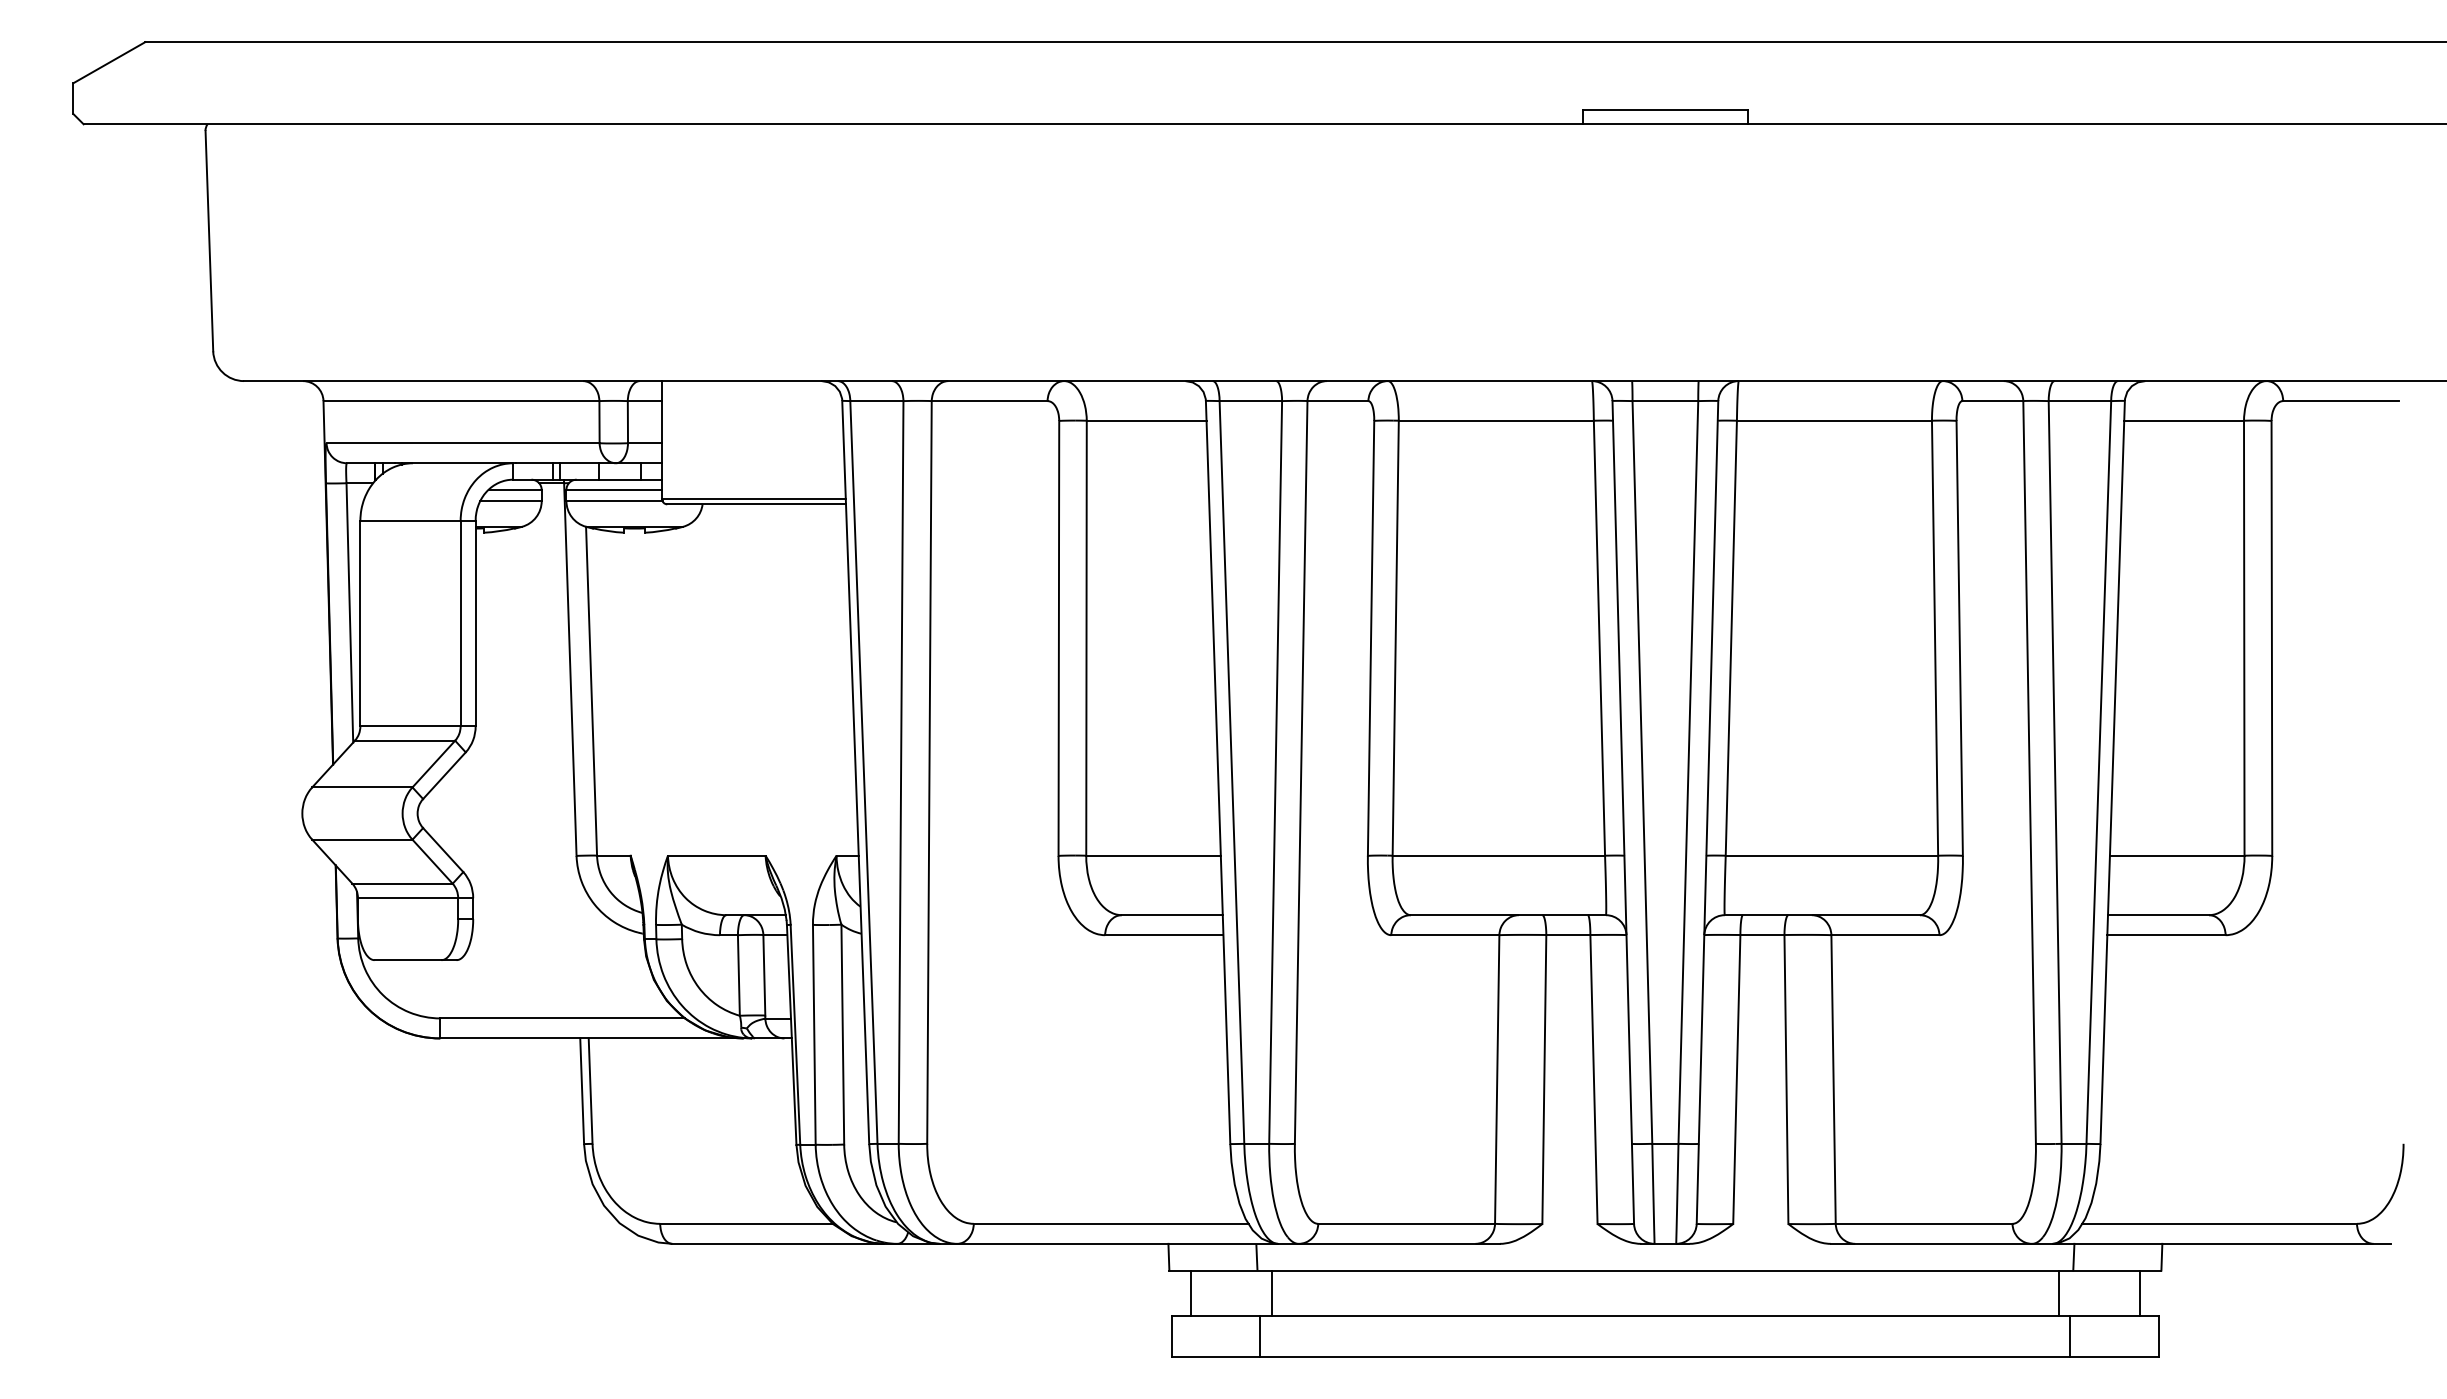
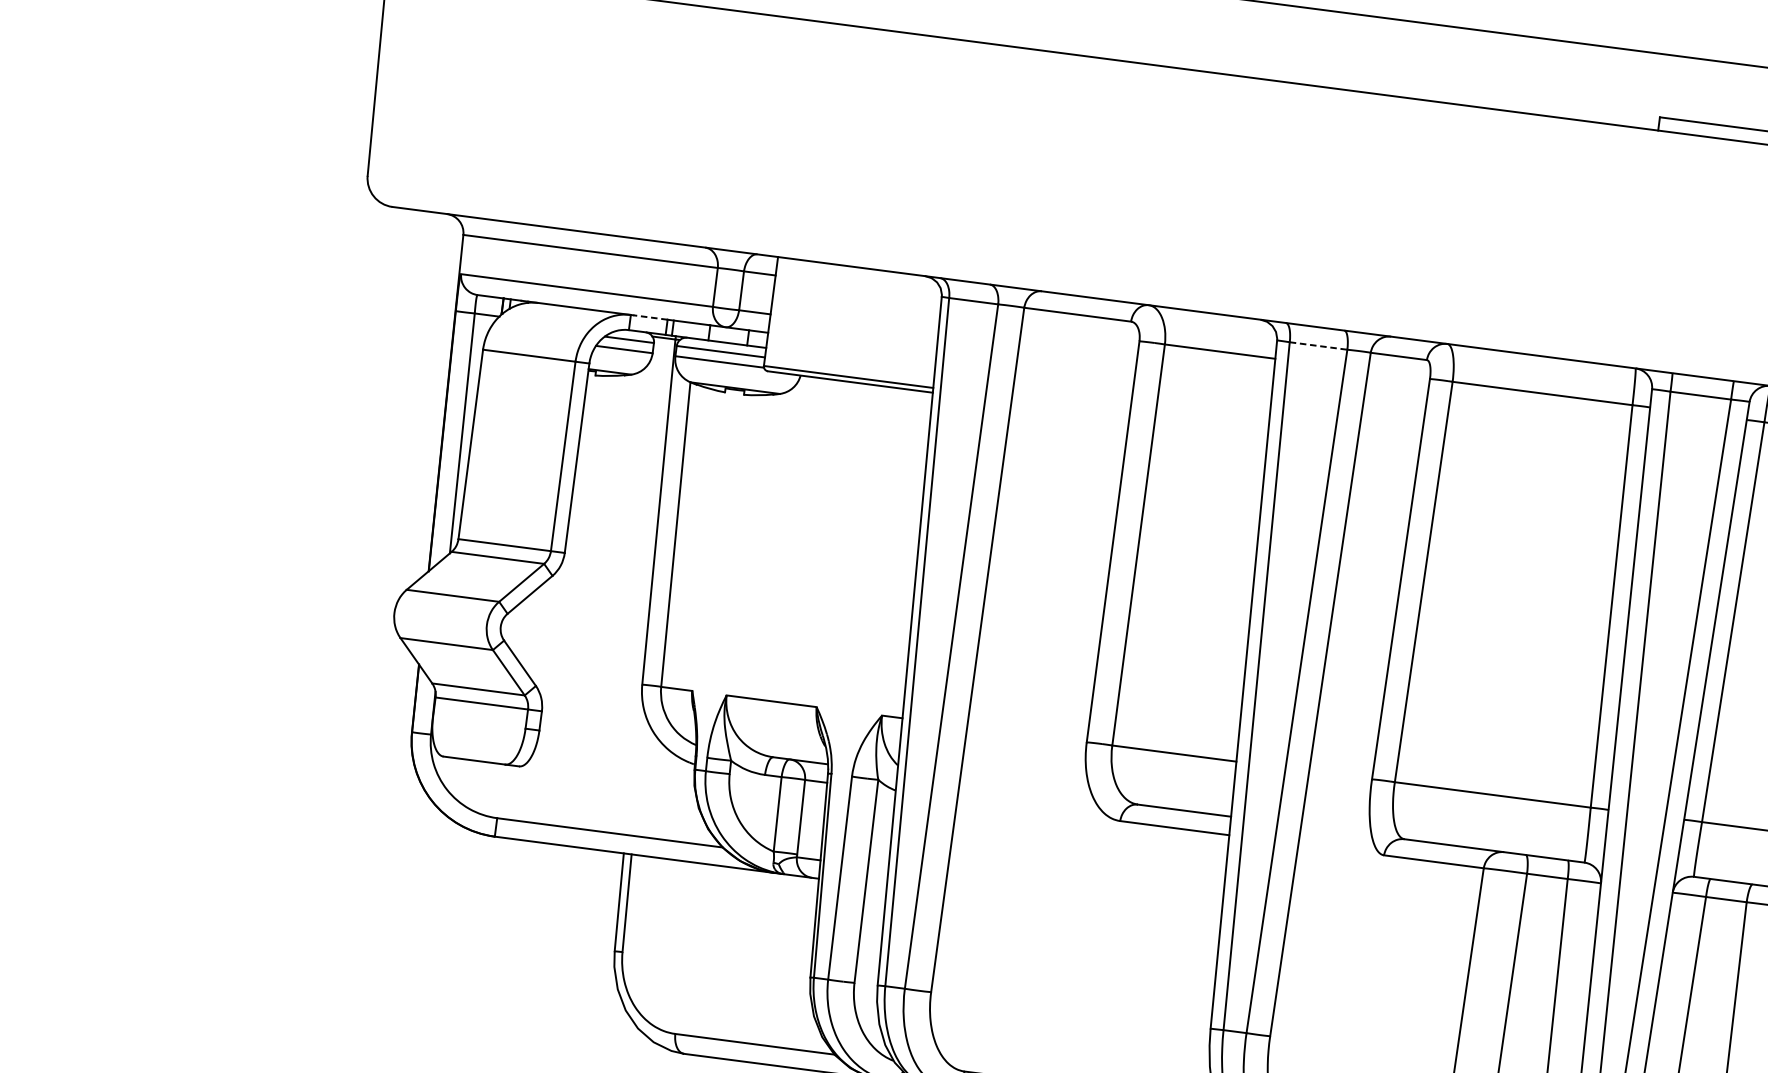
line: (1251, 401) -> (1319, 346), solid -> dashed
line: (534, 463) -> (650, 317), solid -> dashed

